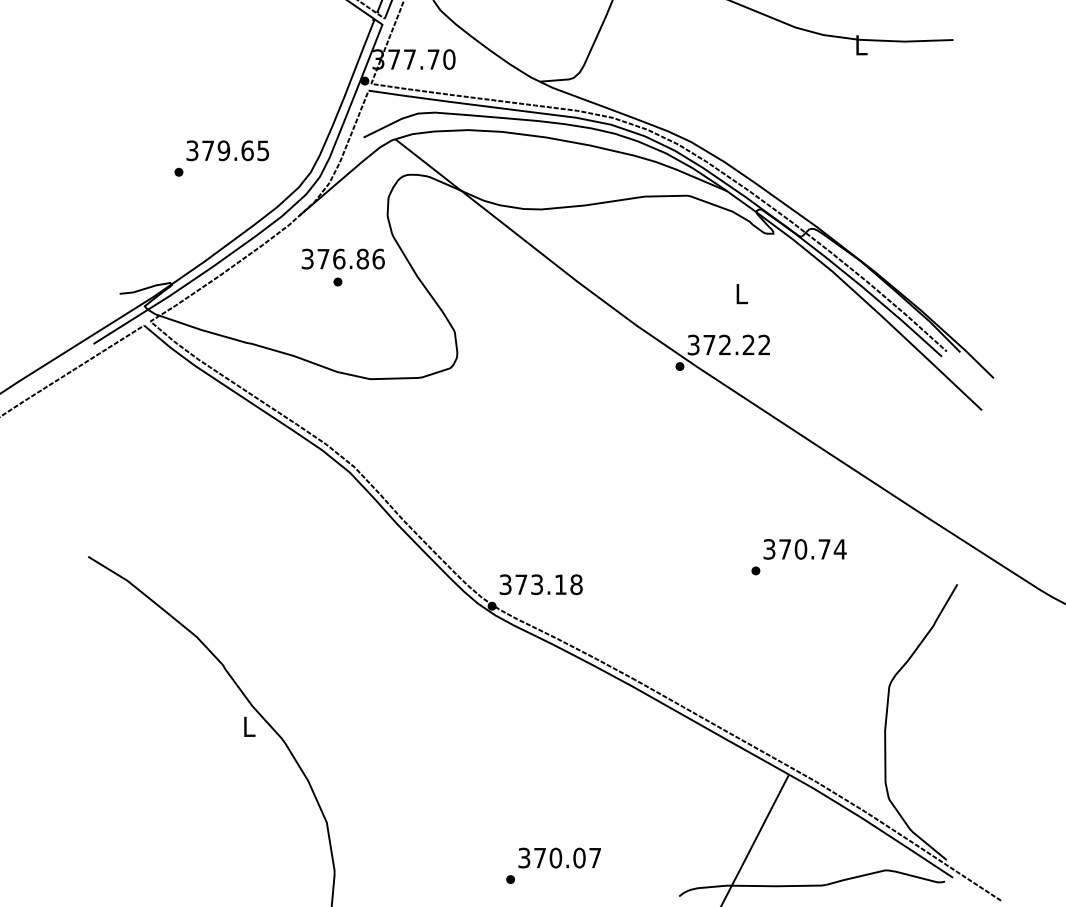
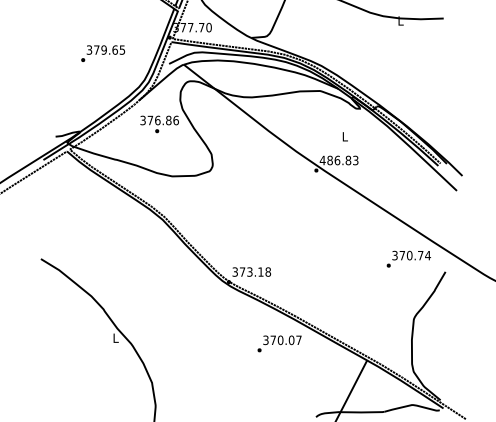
text: (222, 158) -> (103, 53), moved
text: (727, 345) -> (338, 160), 372.22 -> 486.83
text: (798, 555) -> (408, 258), moved
text: (553, 864) -> (279, 343), moved

